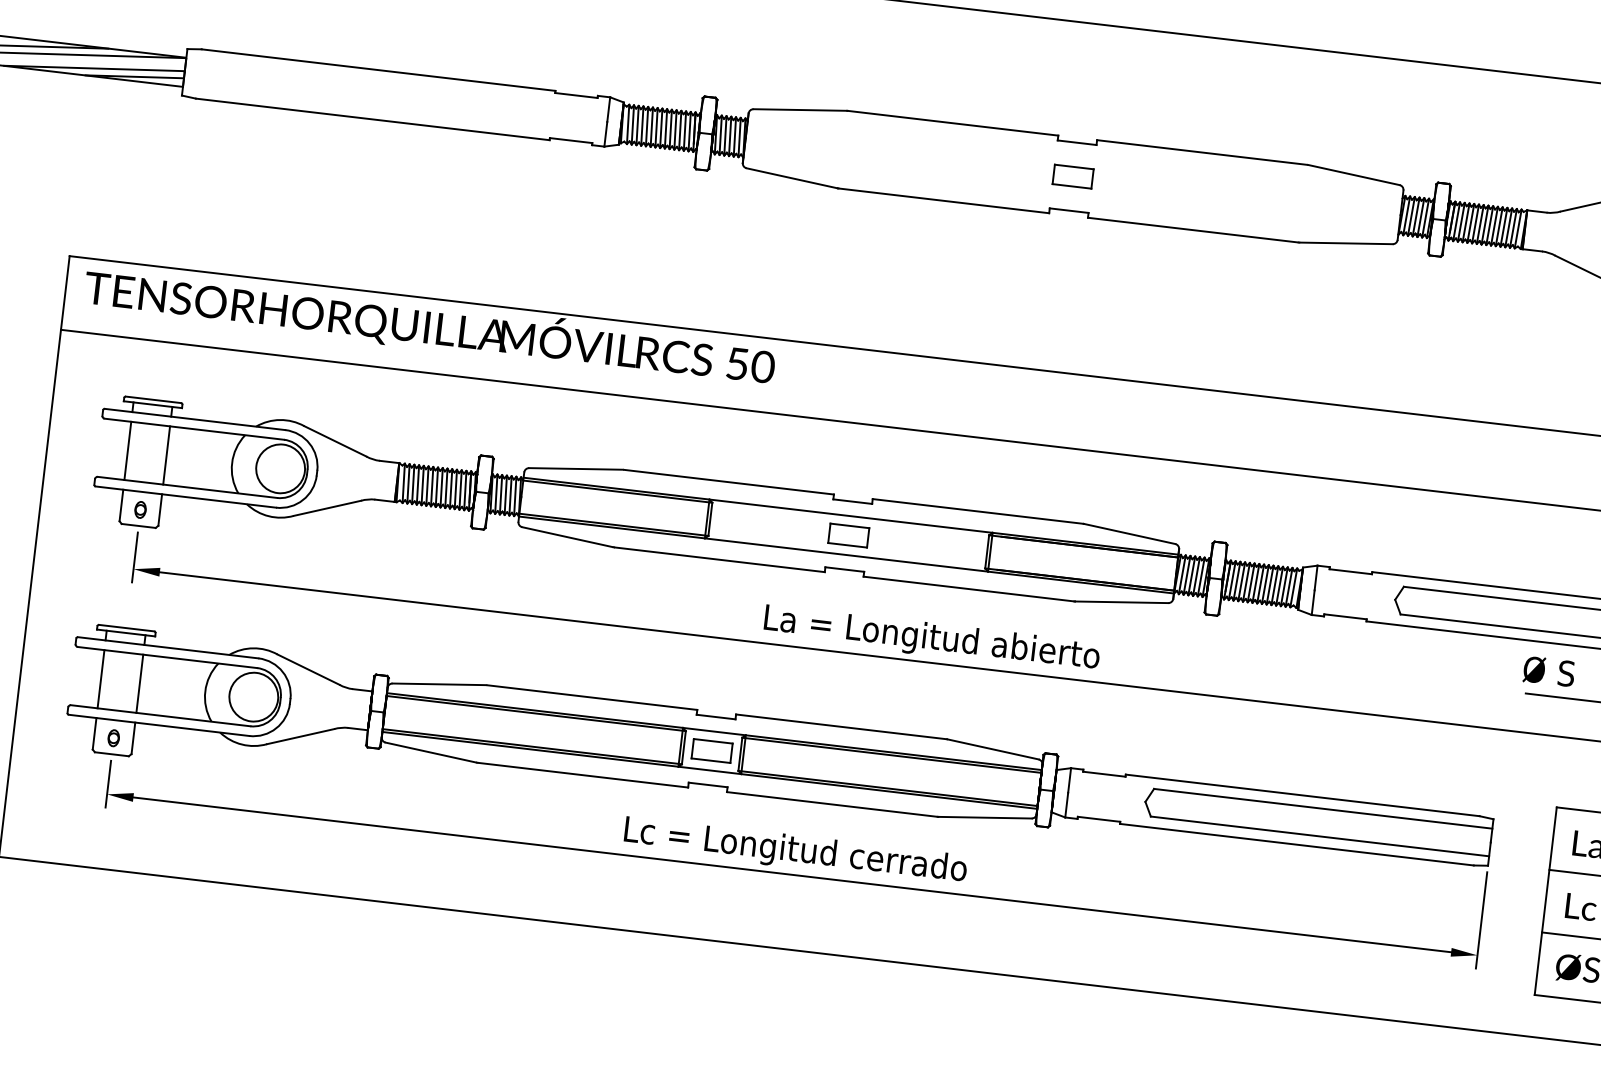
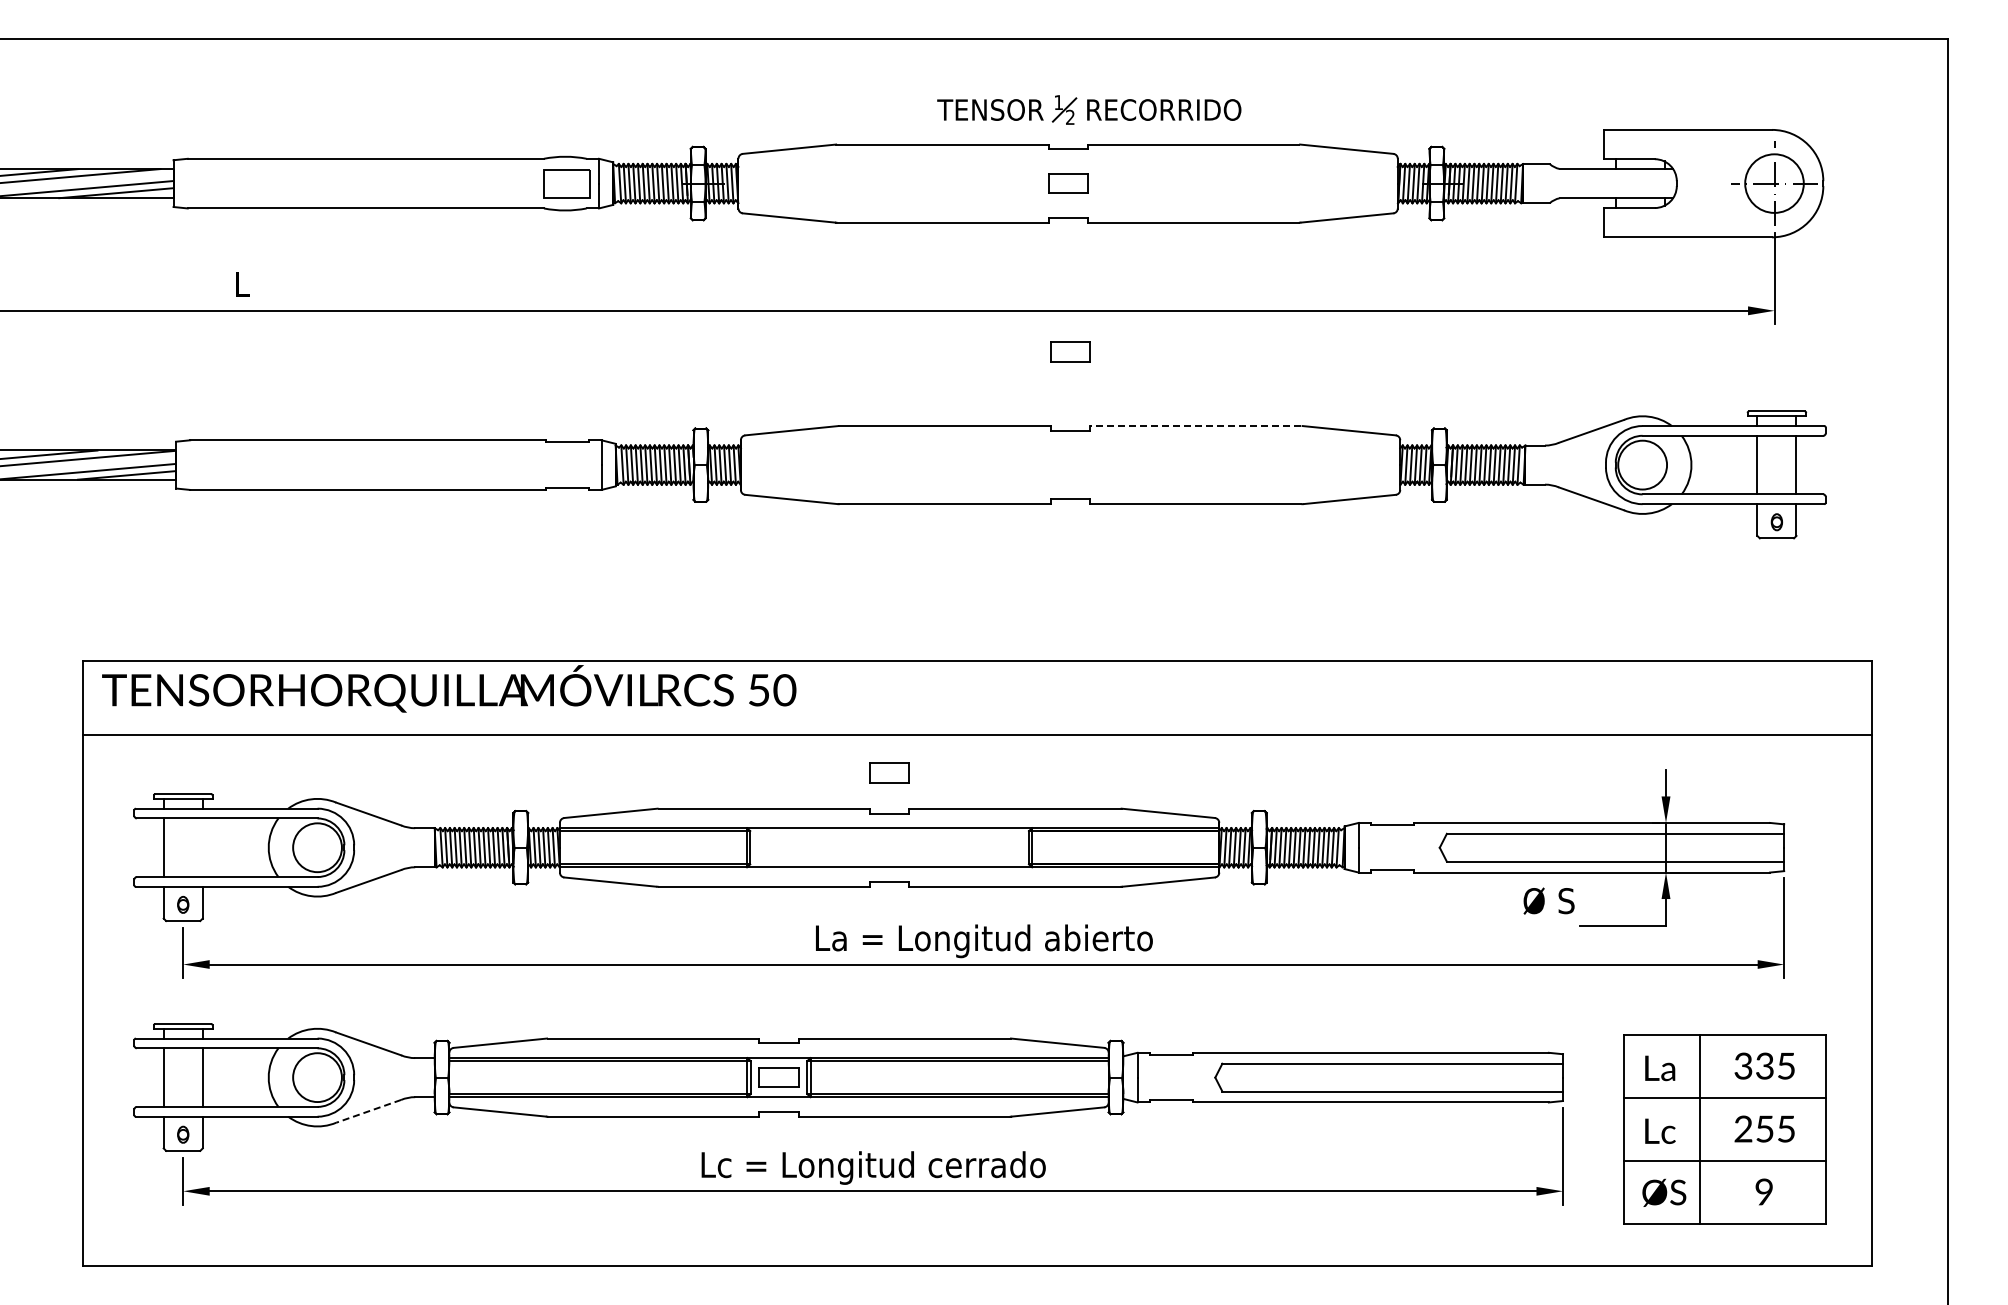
line: (1201, 152) -> (1195, 426), solid -> dashed
part: (1073, 176) -> (1070, 351), moved
line: (166, 455) -> (202, 847), removed
part: (848, 535) -> (889, 772), moved
text: (1548, 670) -> (1548, 900), moved
line: (300, 736) -> (368, 1111), solid -> dashed

